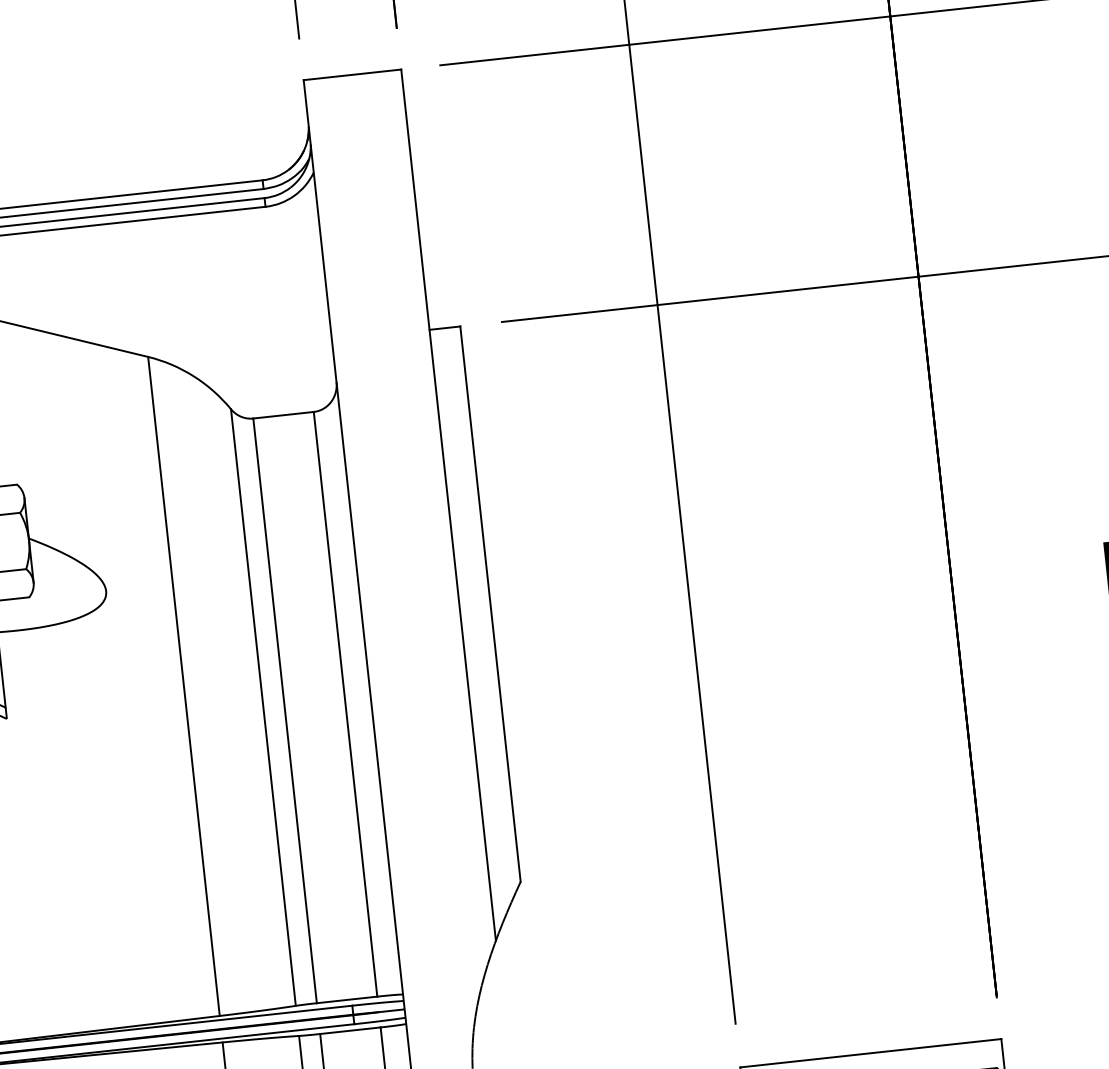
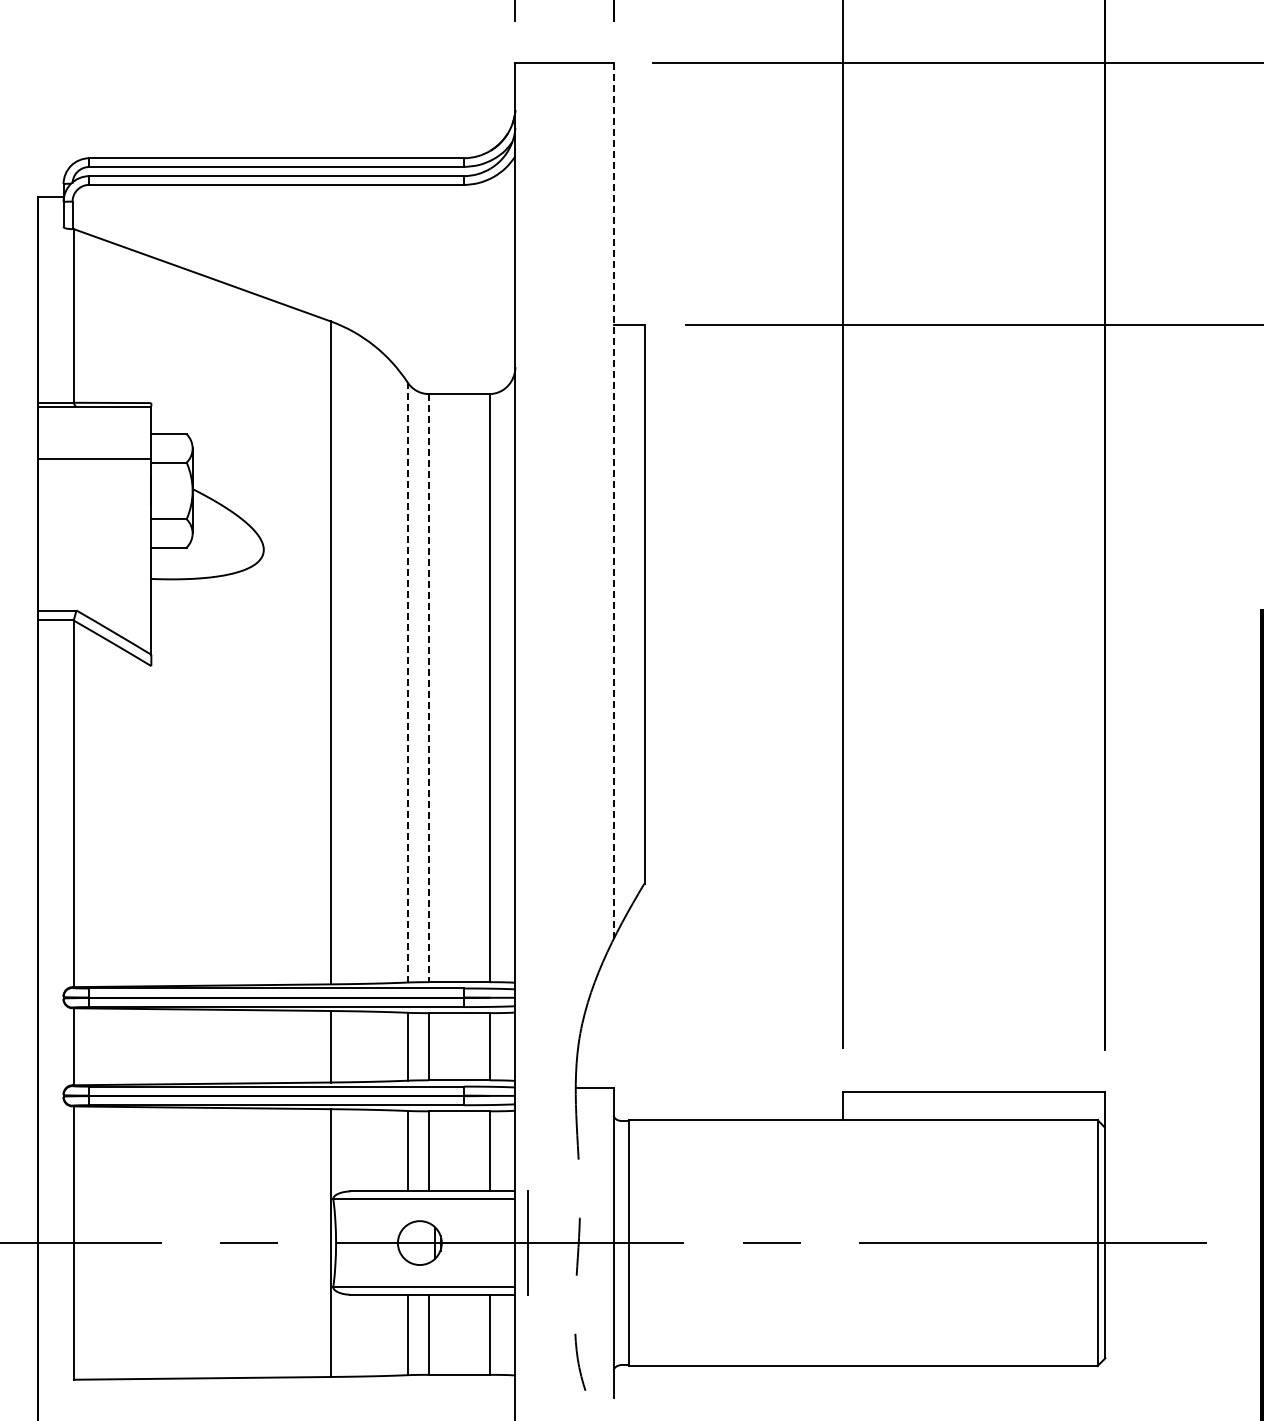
line: (448, 504) -> (613, 500), solid -> dashed
line: (263, 706) -> (407, 681), solid -> dashed
line: (284, 711) -> (428, 688), solid -> dashed

